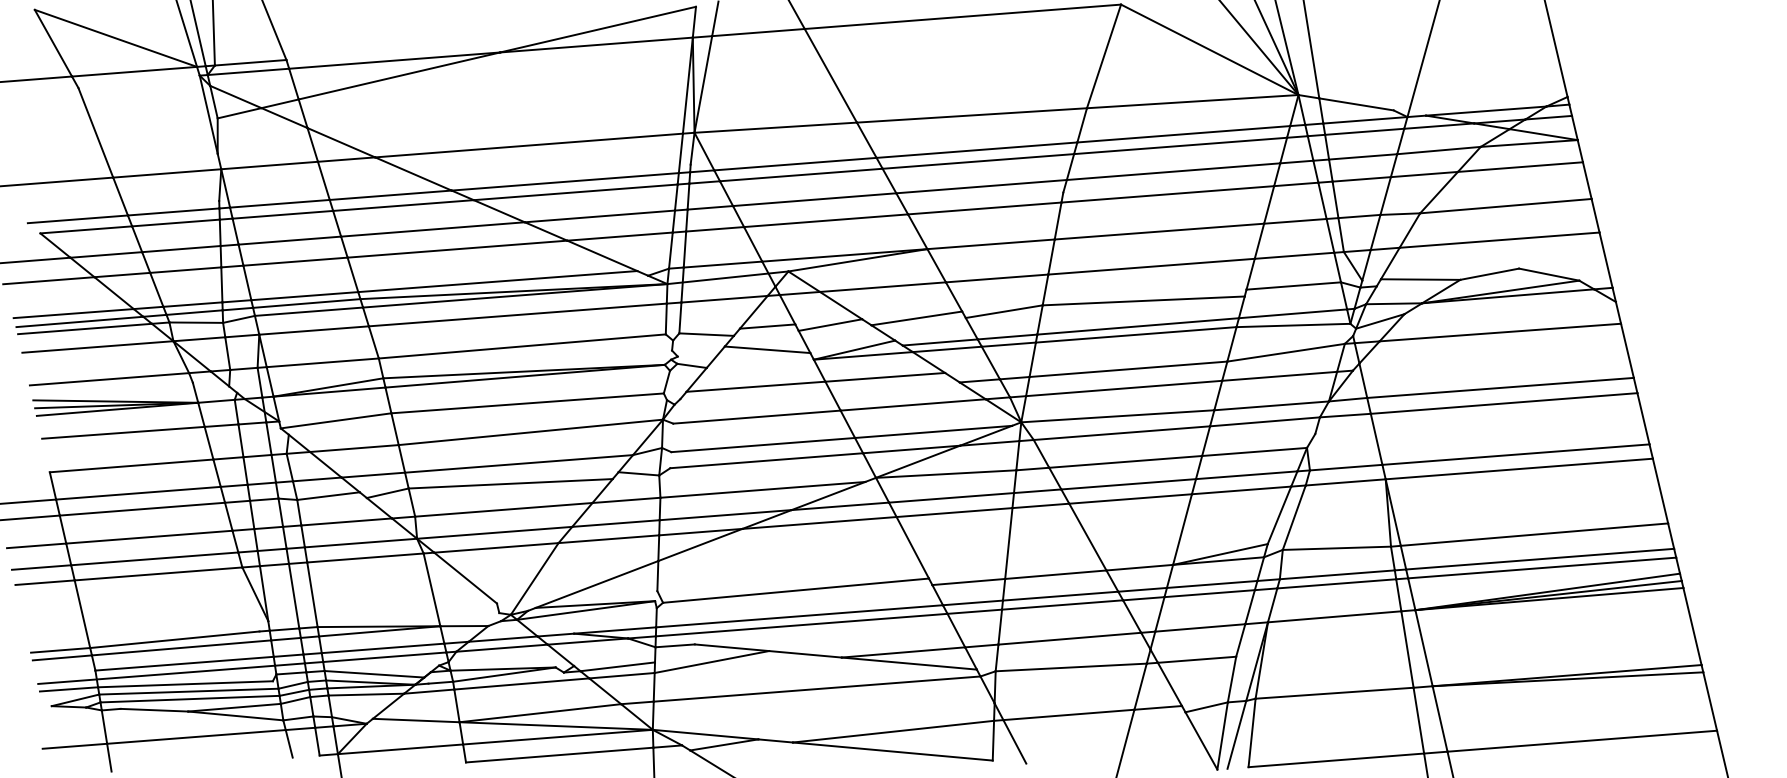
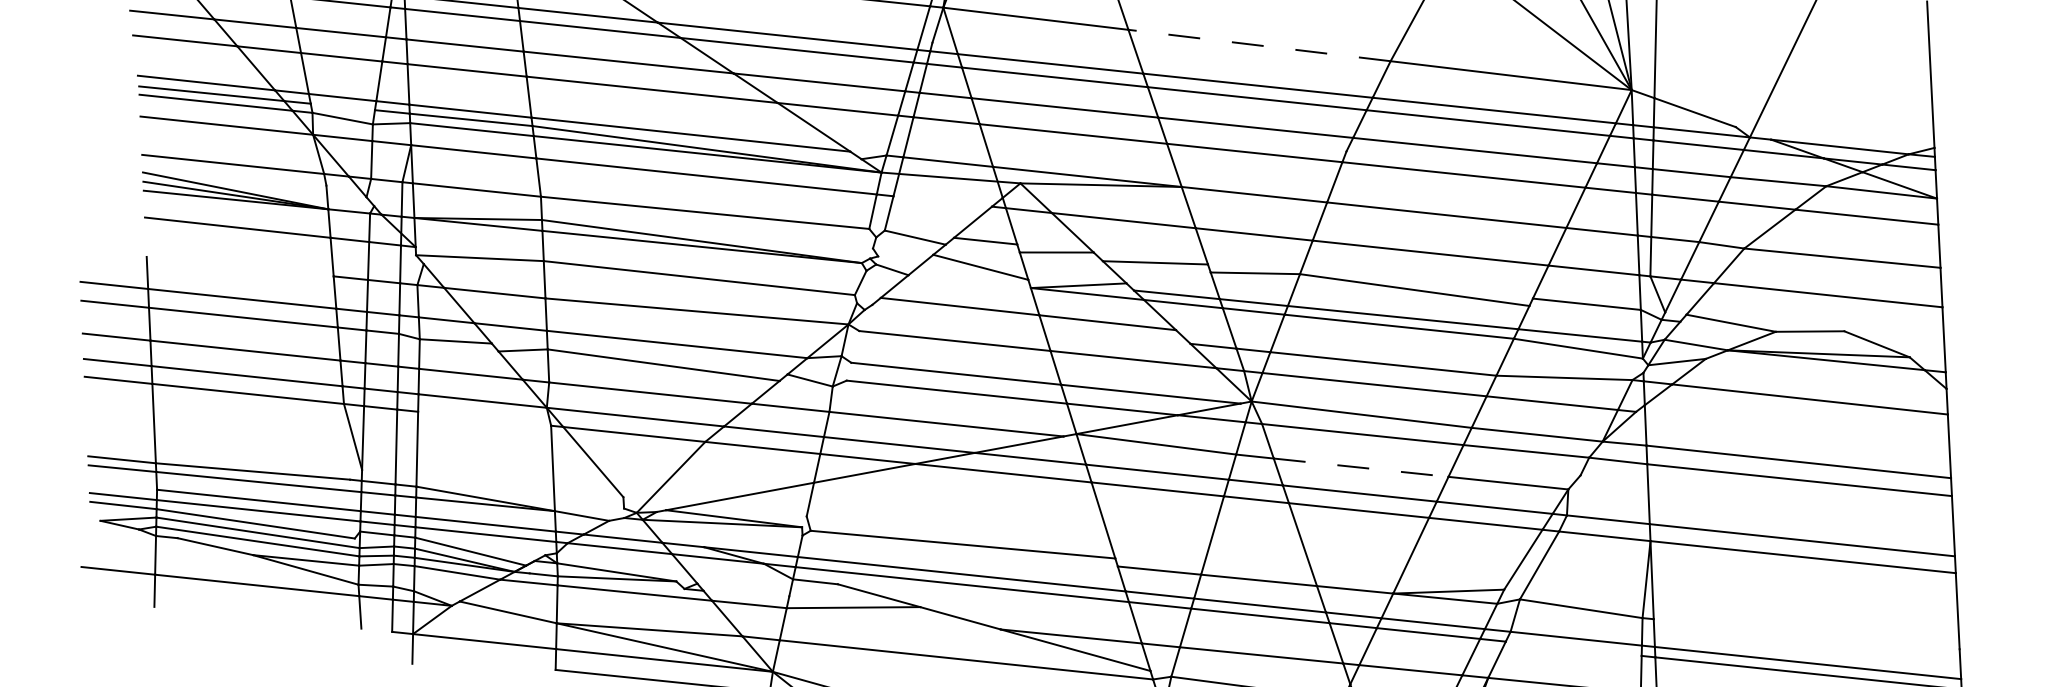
line: (971, 115) -> (1259, 45), solid -> dashed
line: (724, 298) -> (942, 200), removed
line: (194, 312) -> (342, 106), removed
line: (1125, 461) -> (1360, 467), solid -> dashed
line: (131, 465) -> (240, 266), removed
line: (1534, 534) -> (1806, 634), removed
line: (365, 557) -> (484, 418), removed
line: (1336, 583) -> (1573, 648), removed
line: (617, 666) -> (746, 593), removed

